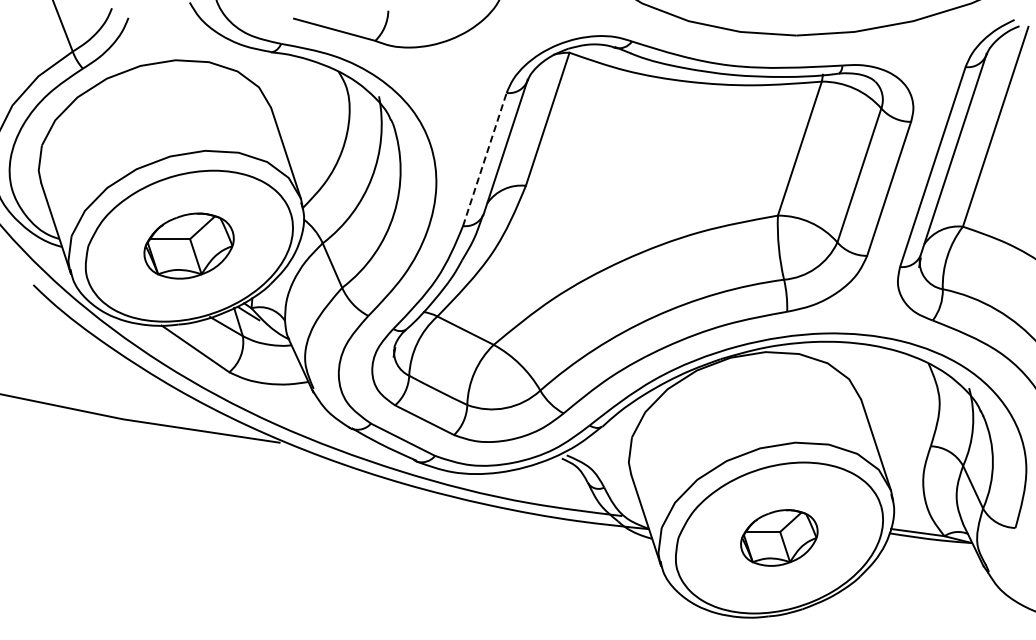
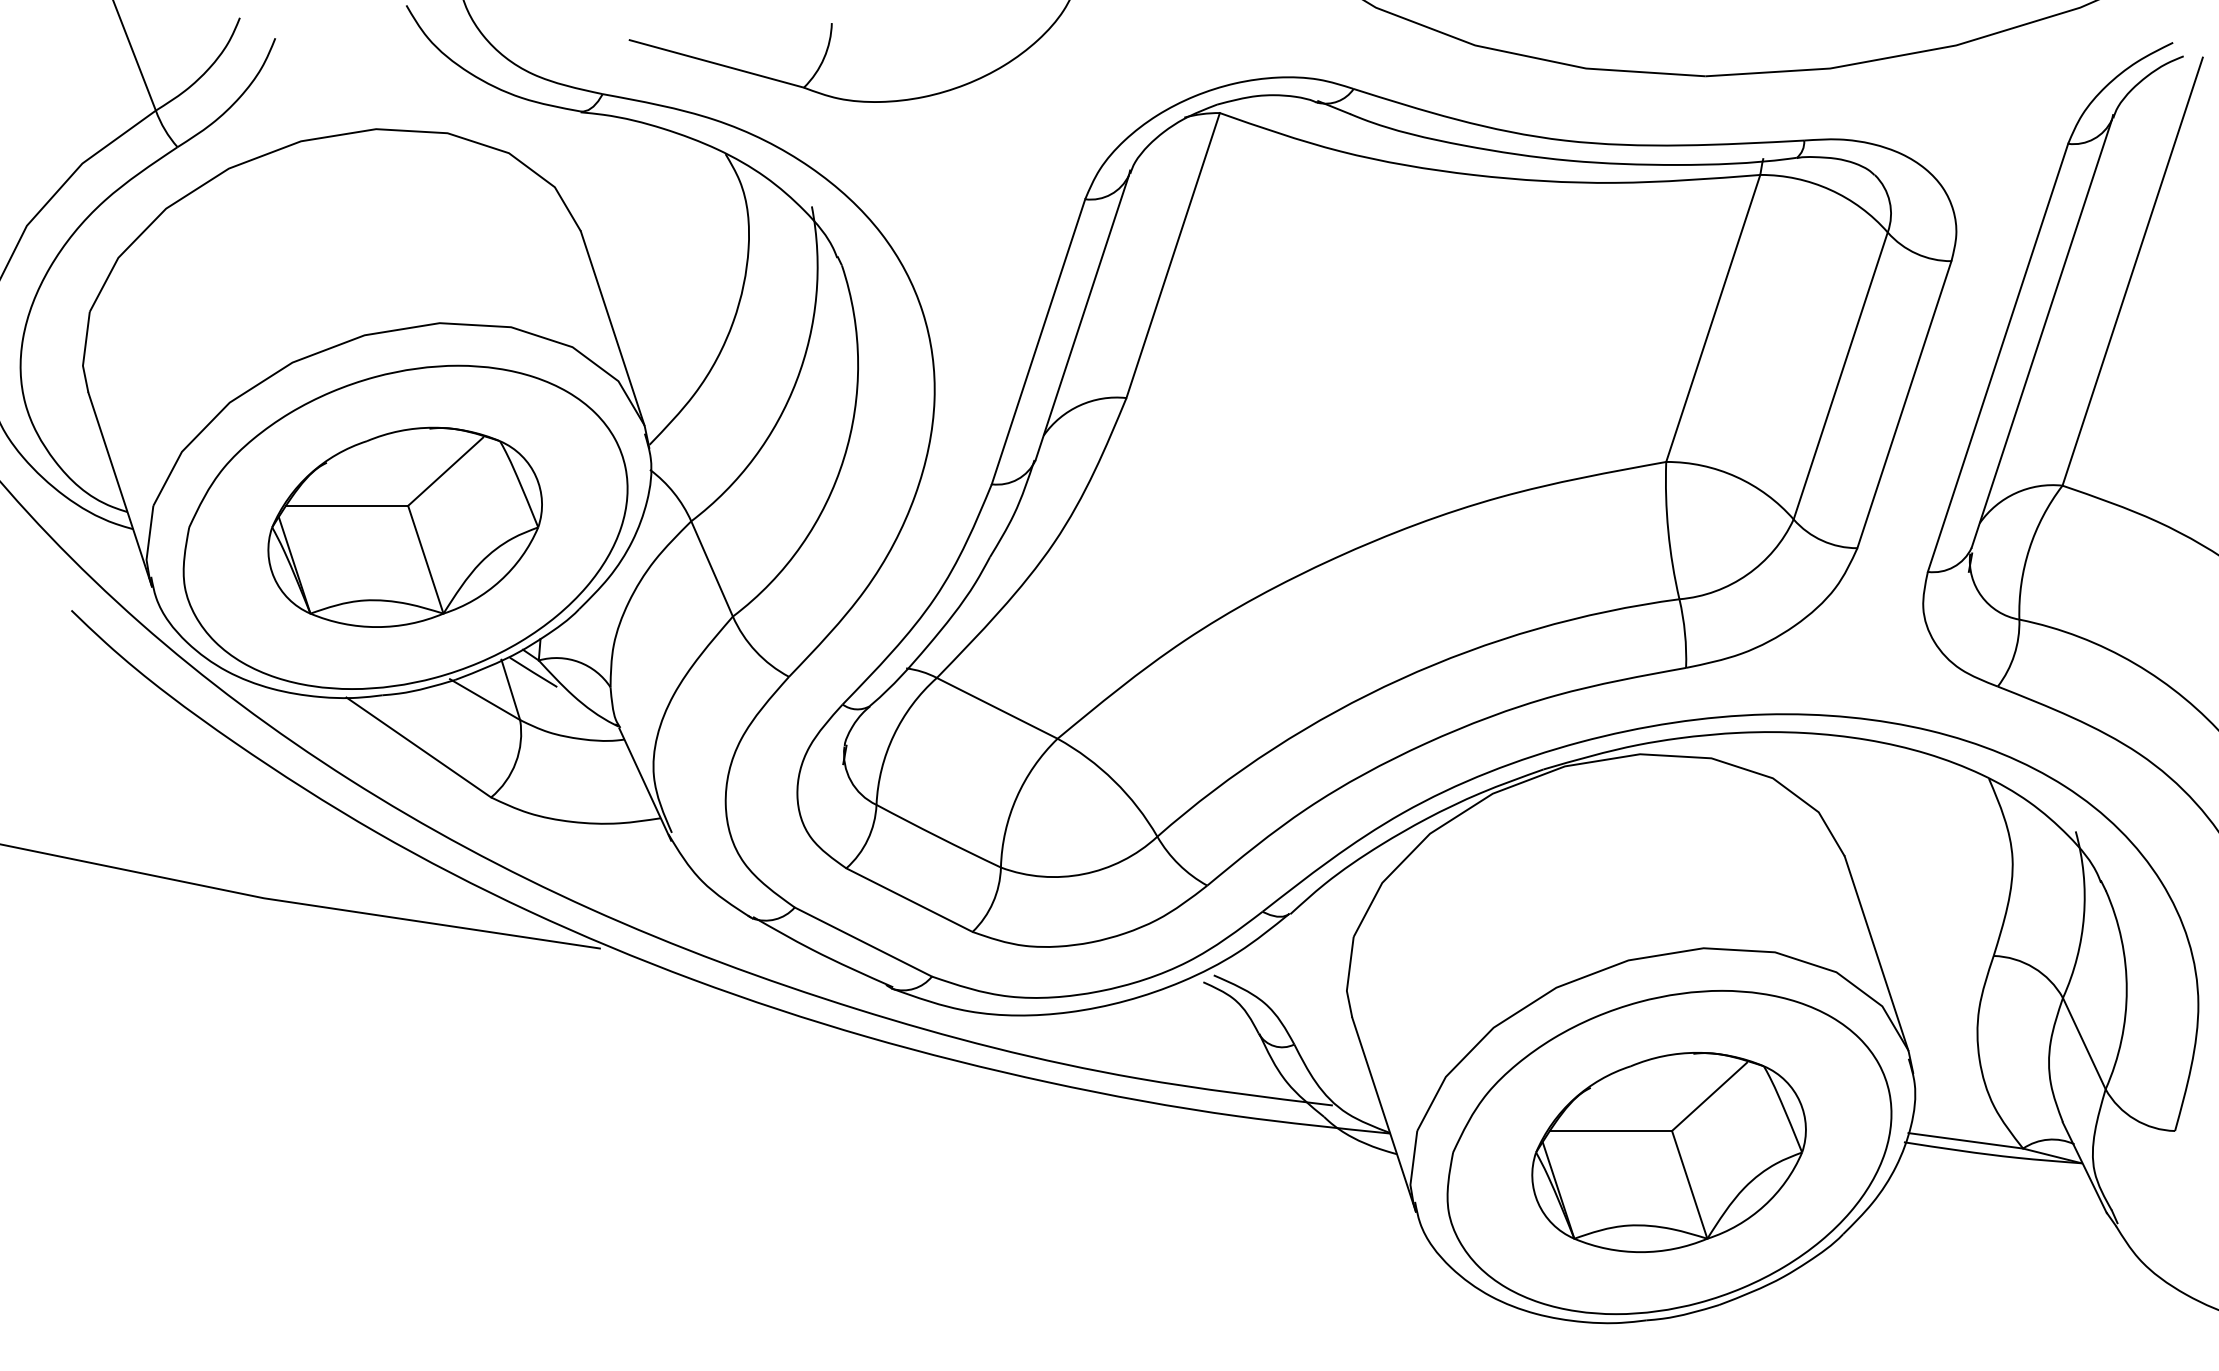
line: (485, 159) -> (1039, 341), dashed -> solid
part: (188, 245) -> (403, 525), size x1.43
part: (779, 537) -> (1669, 1151), size x1.67

